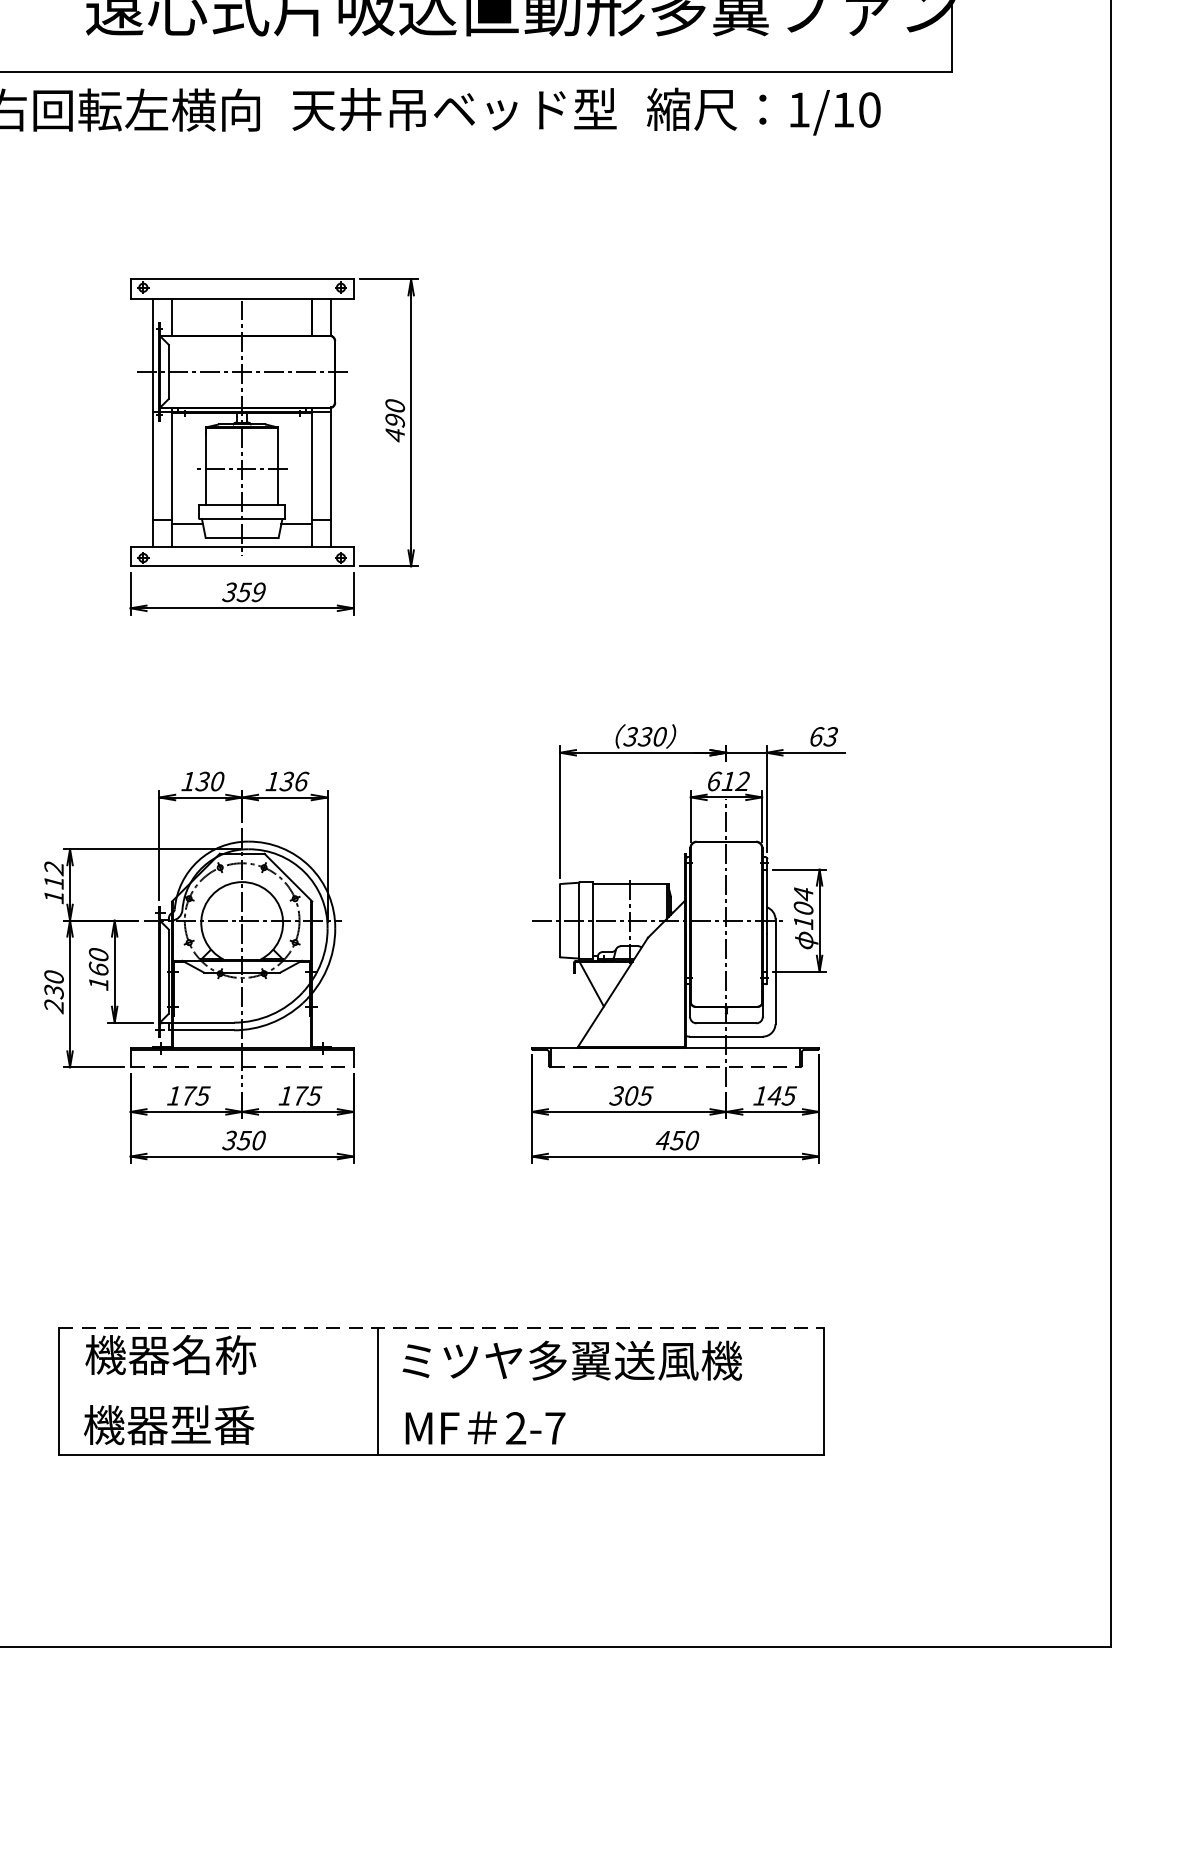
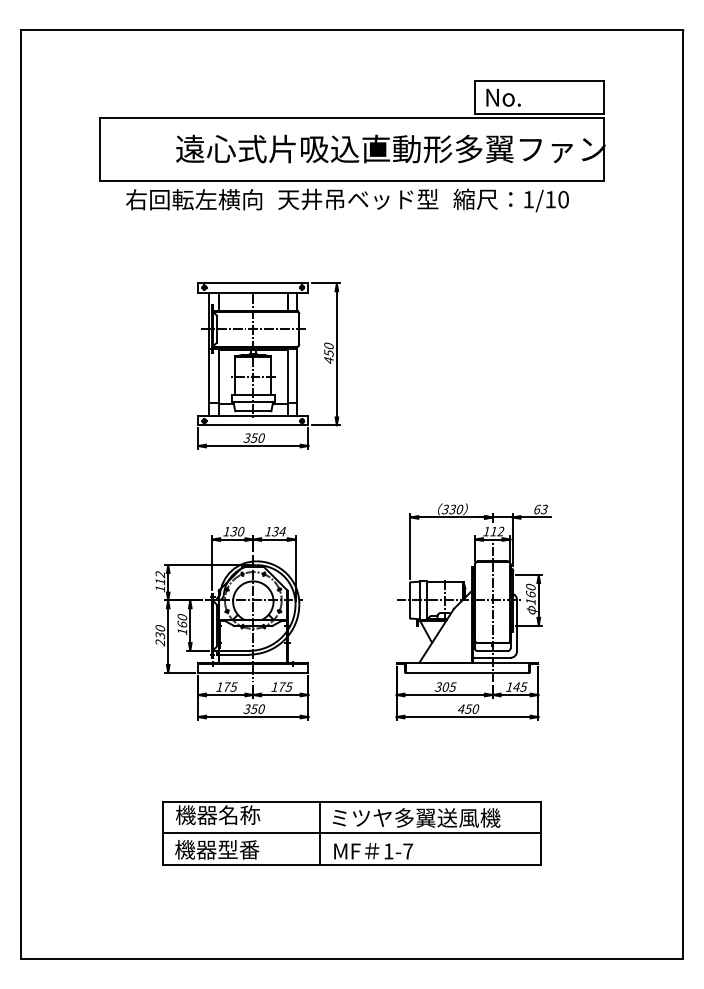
text: (394, 419) -> (328, 352), 490 -> 450
text: (258, 591) -> (261, 437), 359 -> 350
text: (301, 781) -> (282, 531), 136 -> 134
text: (713, 781) -> (486, 531), 612 -> 112
text: (802, 900) -> (530, 590), 104 -> 160
line: (242, 1066) -> (253, 672), dashed -> solid
line: (675, 1066) -> (467, 672), dashed -> solid
line: (442, 1327) -> (352, 801), dashed -> solid
line: (440, 1392) -> (351, 833), added
text: (515, 1428) -> (388, 851), 2-7 -> 1-7

